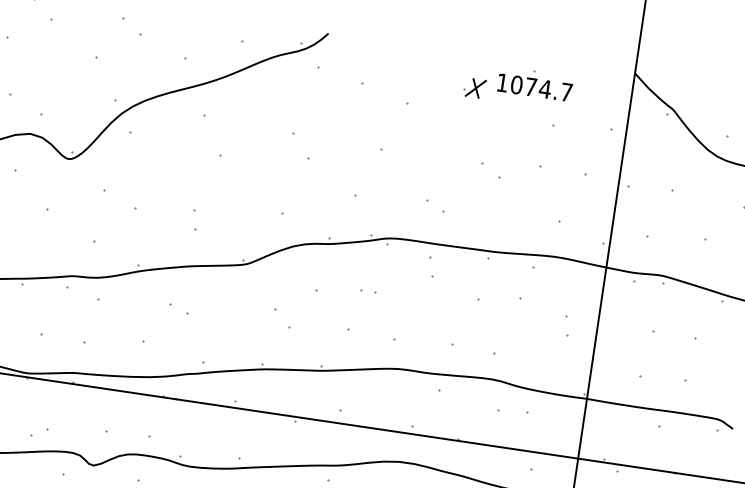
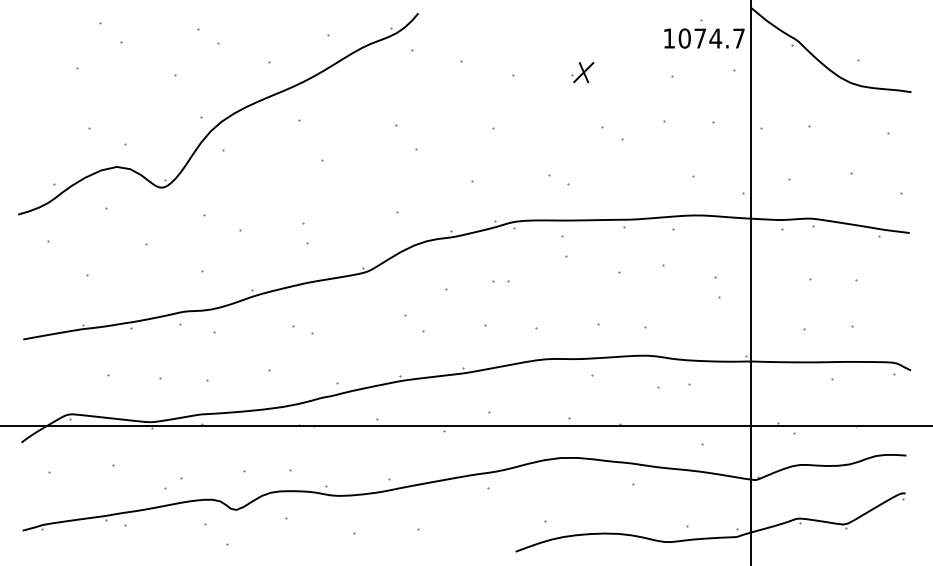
part: (535, 83) -> (704, 33), moved
part: (474, 88) -> (582, 72), moved

